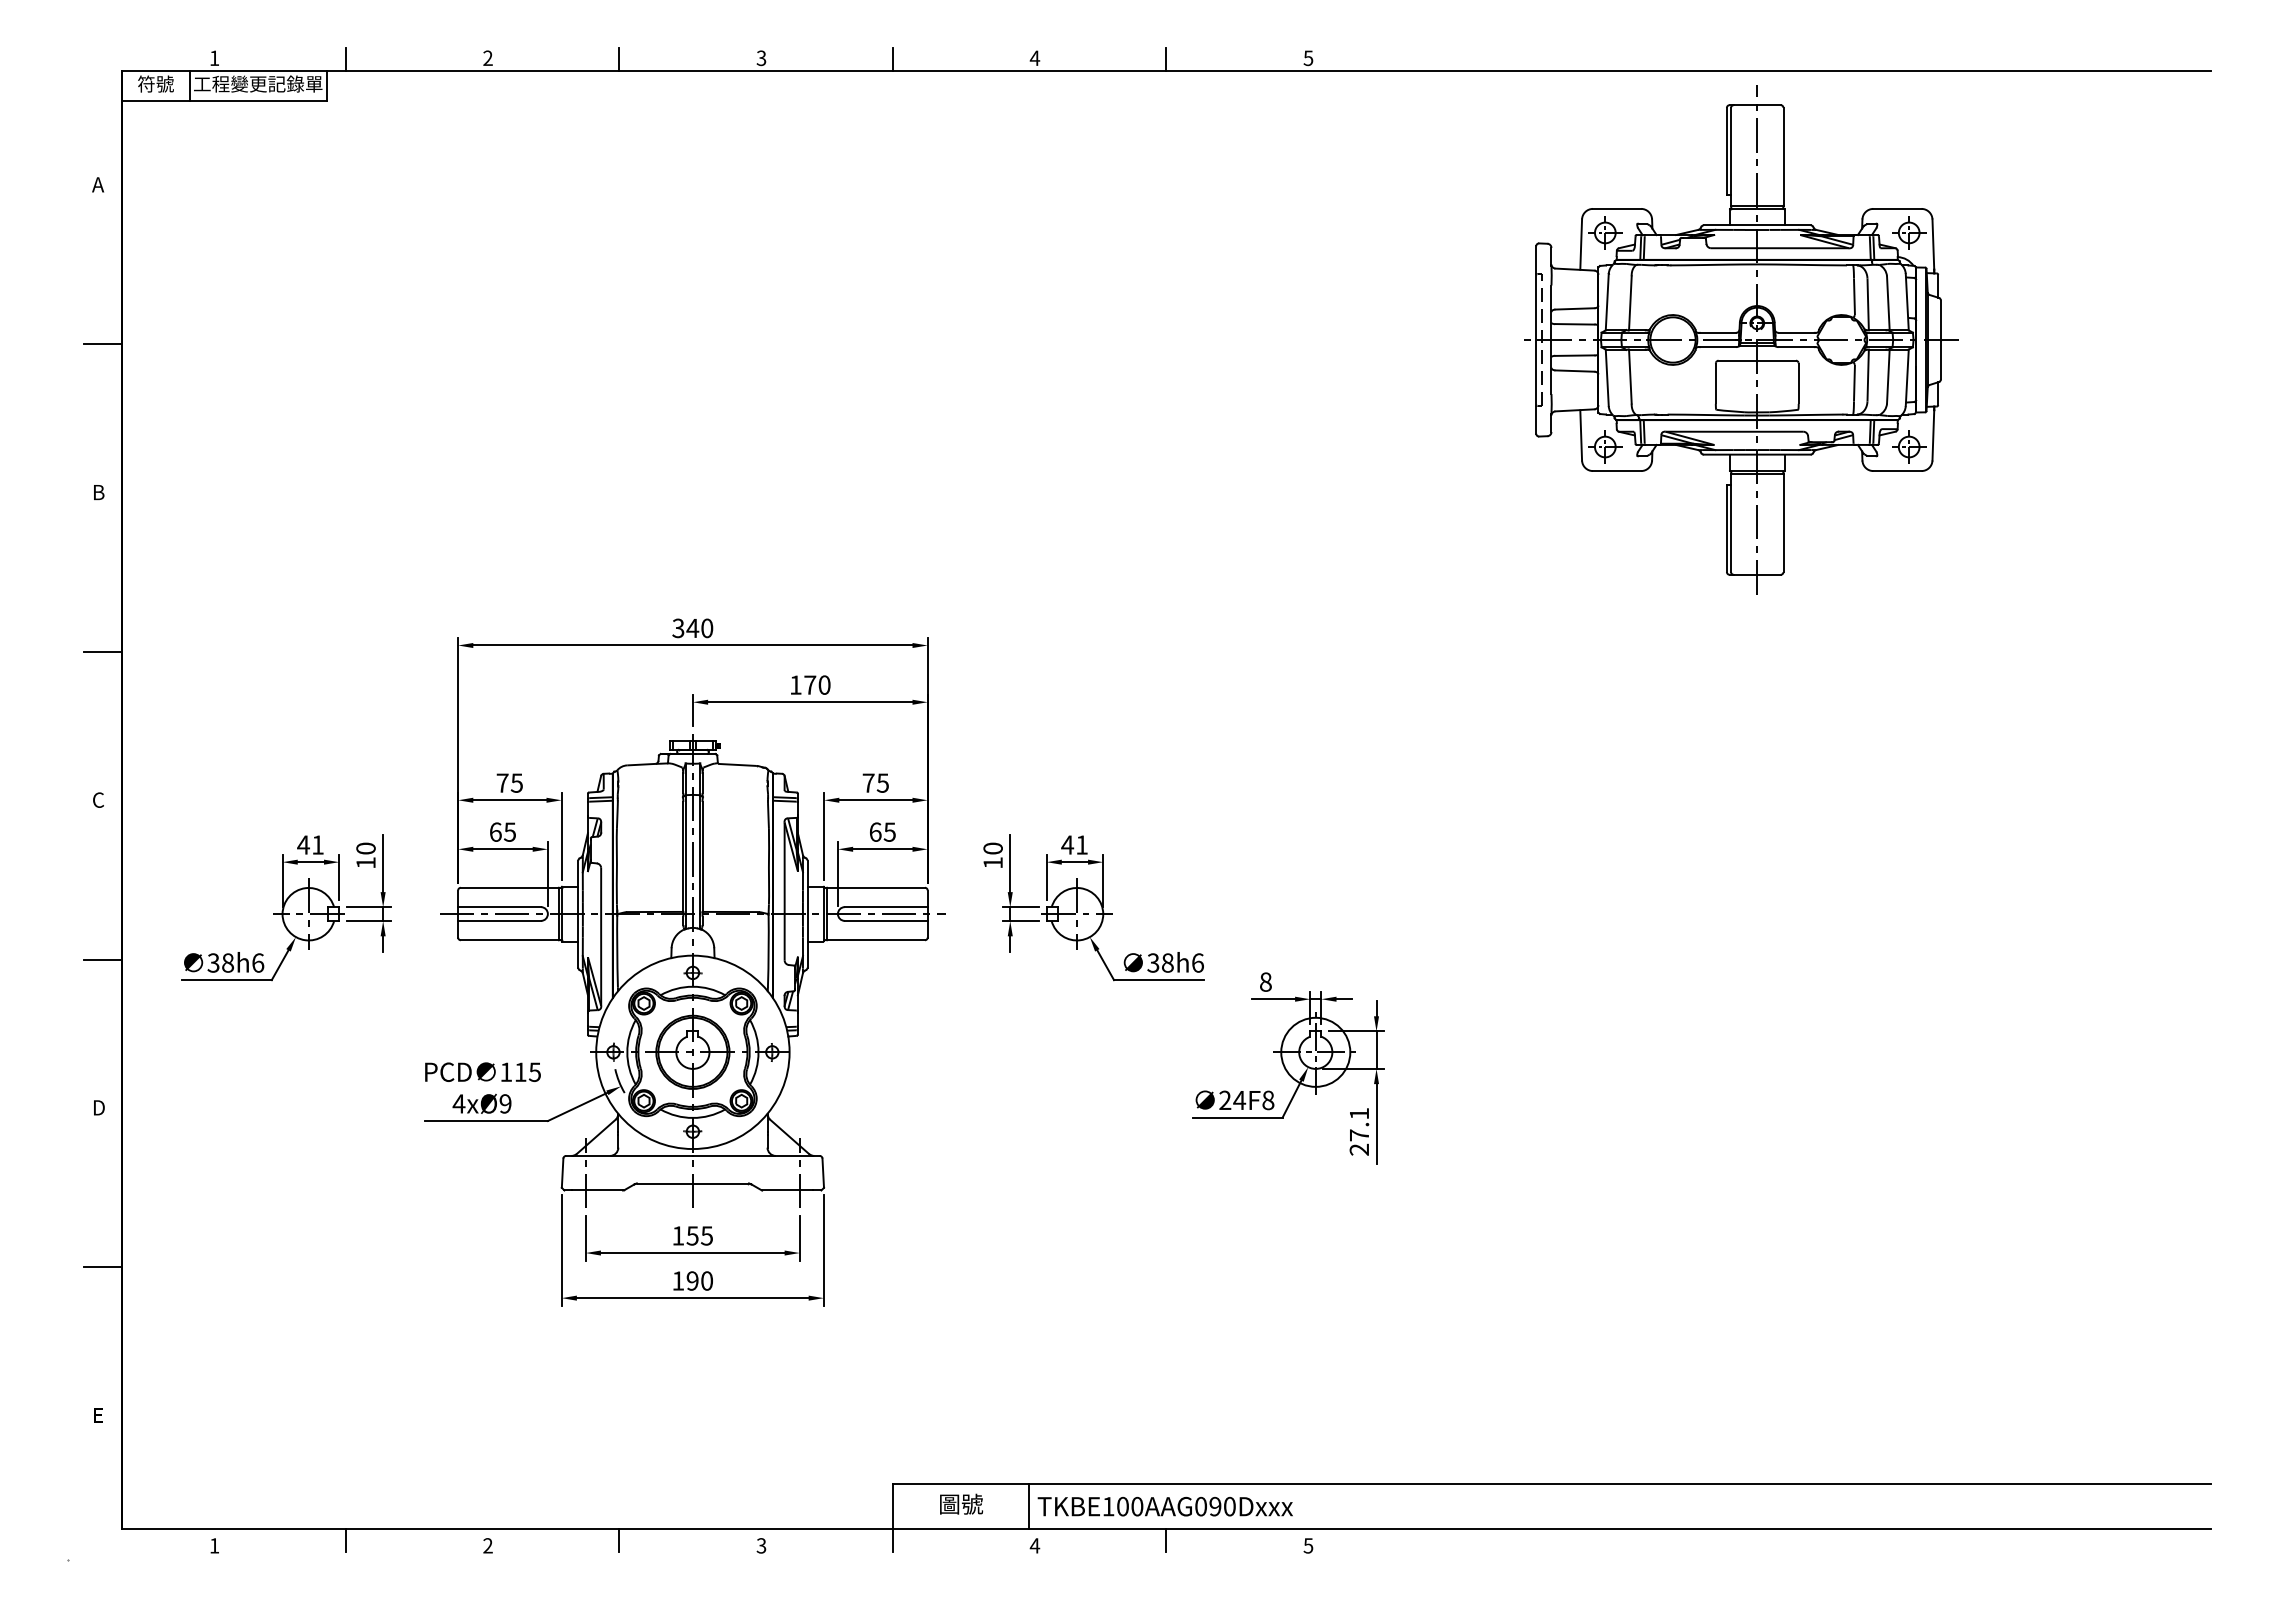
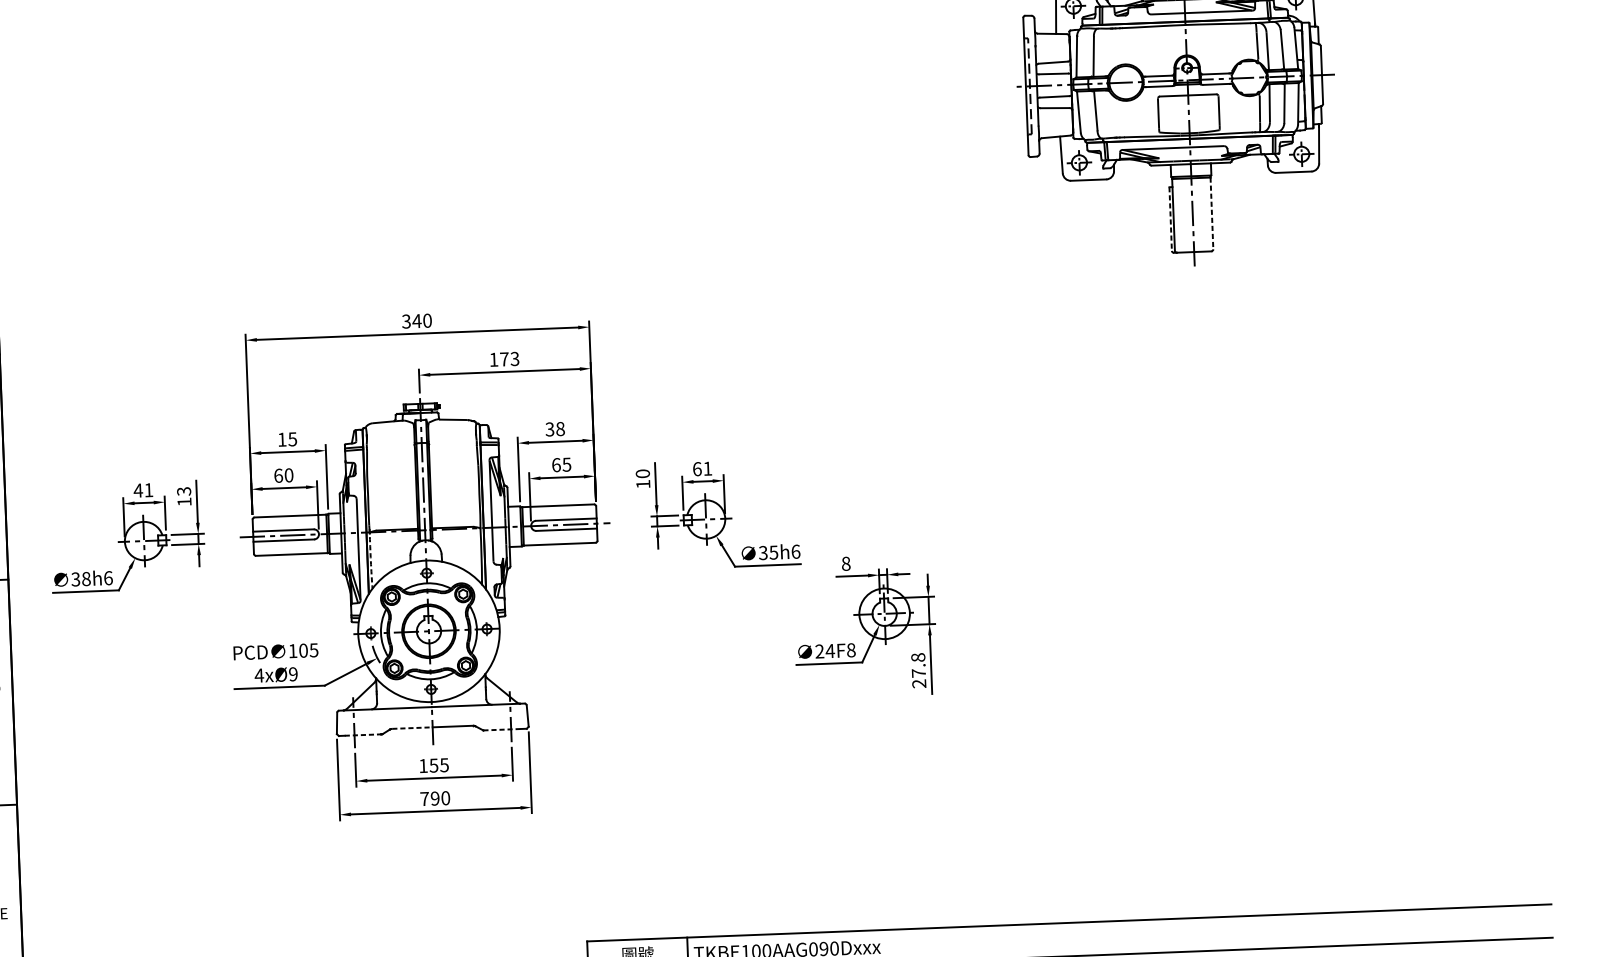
line: (1783, 523) -> (1211, 213), solid -> dashed
line: (1726, 528) -> (1170, 219), solid -> dashed
text: (824, 684) -> (514, 358), 170 -> 173
text: (502, 782) -> (282, 439), 75 -> 15
text: (875, 782) -> (554, 428), 75 -> 38
text: (510, 831) -> (289, 474), 65 -> 60
text: (1067, 844) -> (697, 468), 41 -> 61
text: (365, 848) -> (183, 491), 10 -> 13
arc: (617, 948) -> (370, 557), solid -> dashed
text: (1167, 962) -> (773, 552), 38h6 -> 35h6
text: (520, 1071) -> (303, 650), 115 -> 105
text: (1359, 1113) -> (918, 657), 27.1 -> 27.8
line: (665, 1183) -> (412, 728), solid -> dashed
line: (598, 1190) -> (363, 735), solid -> dashed
line: (787, 1190) -> (502, 729), solid -> dashed
text: (678, 1280) -> (424, 798), 190 -> 790

